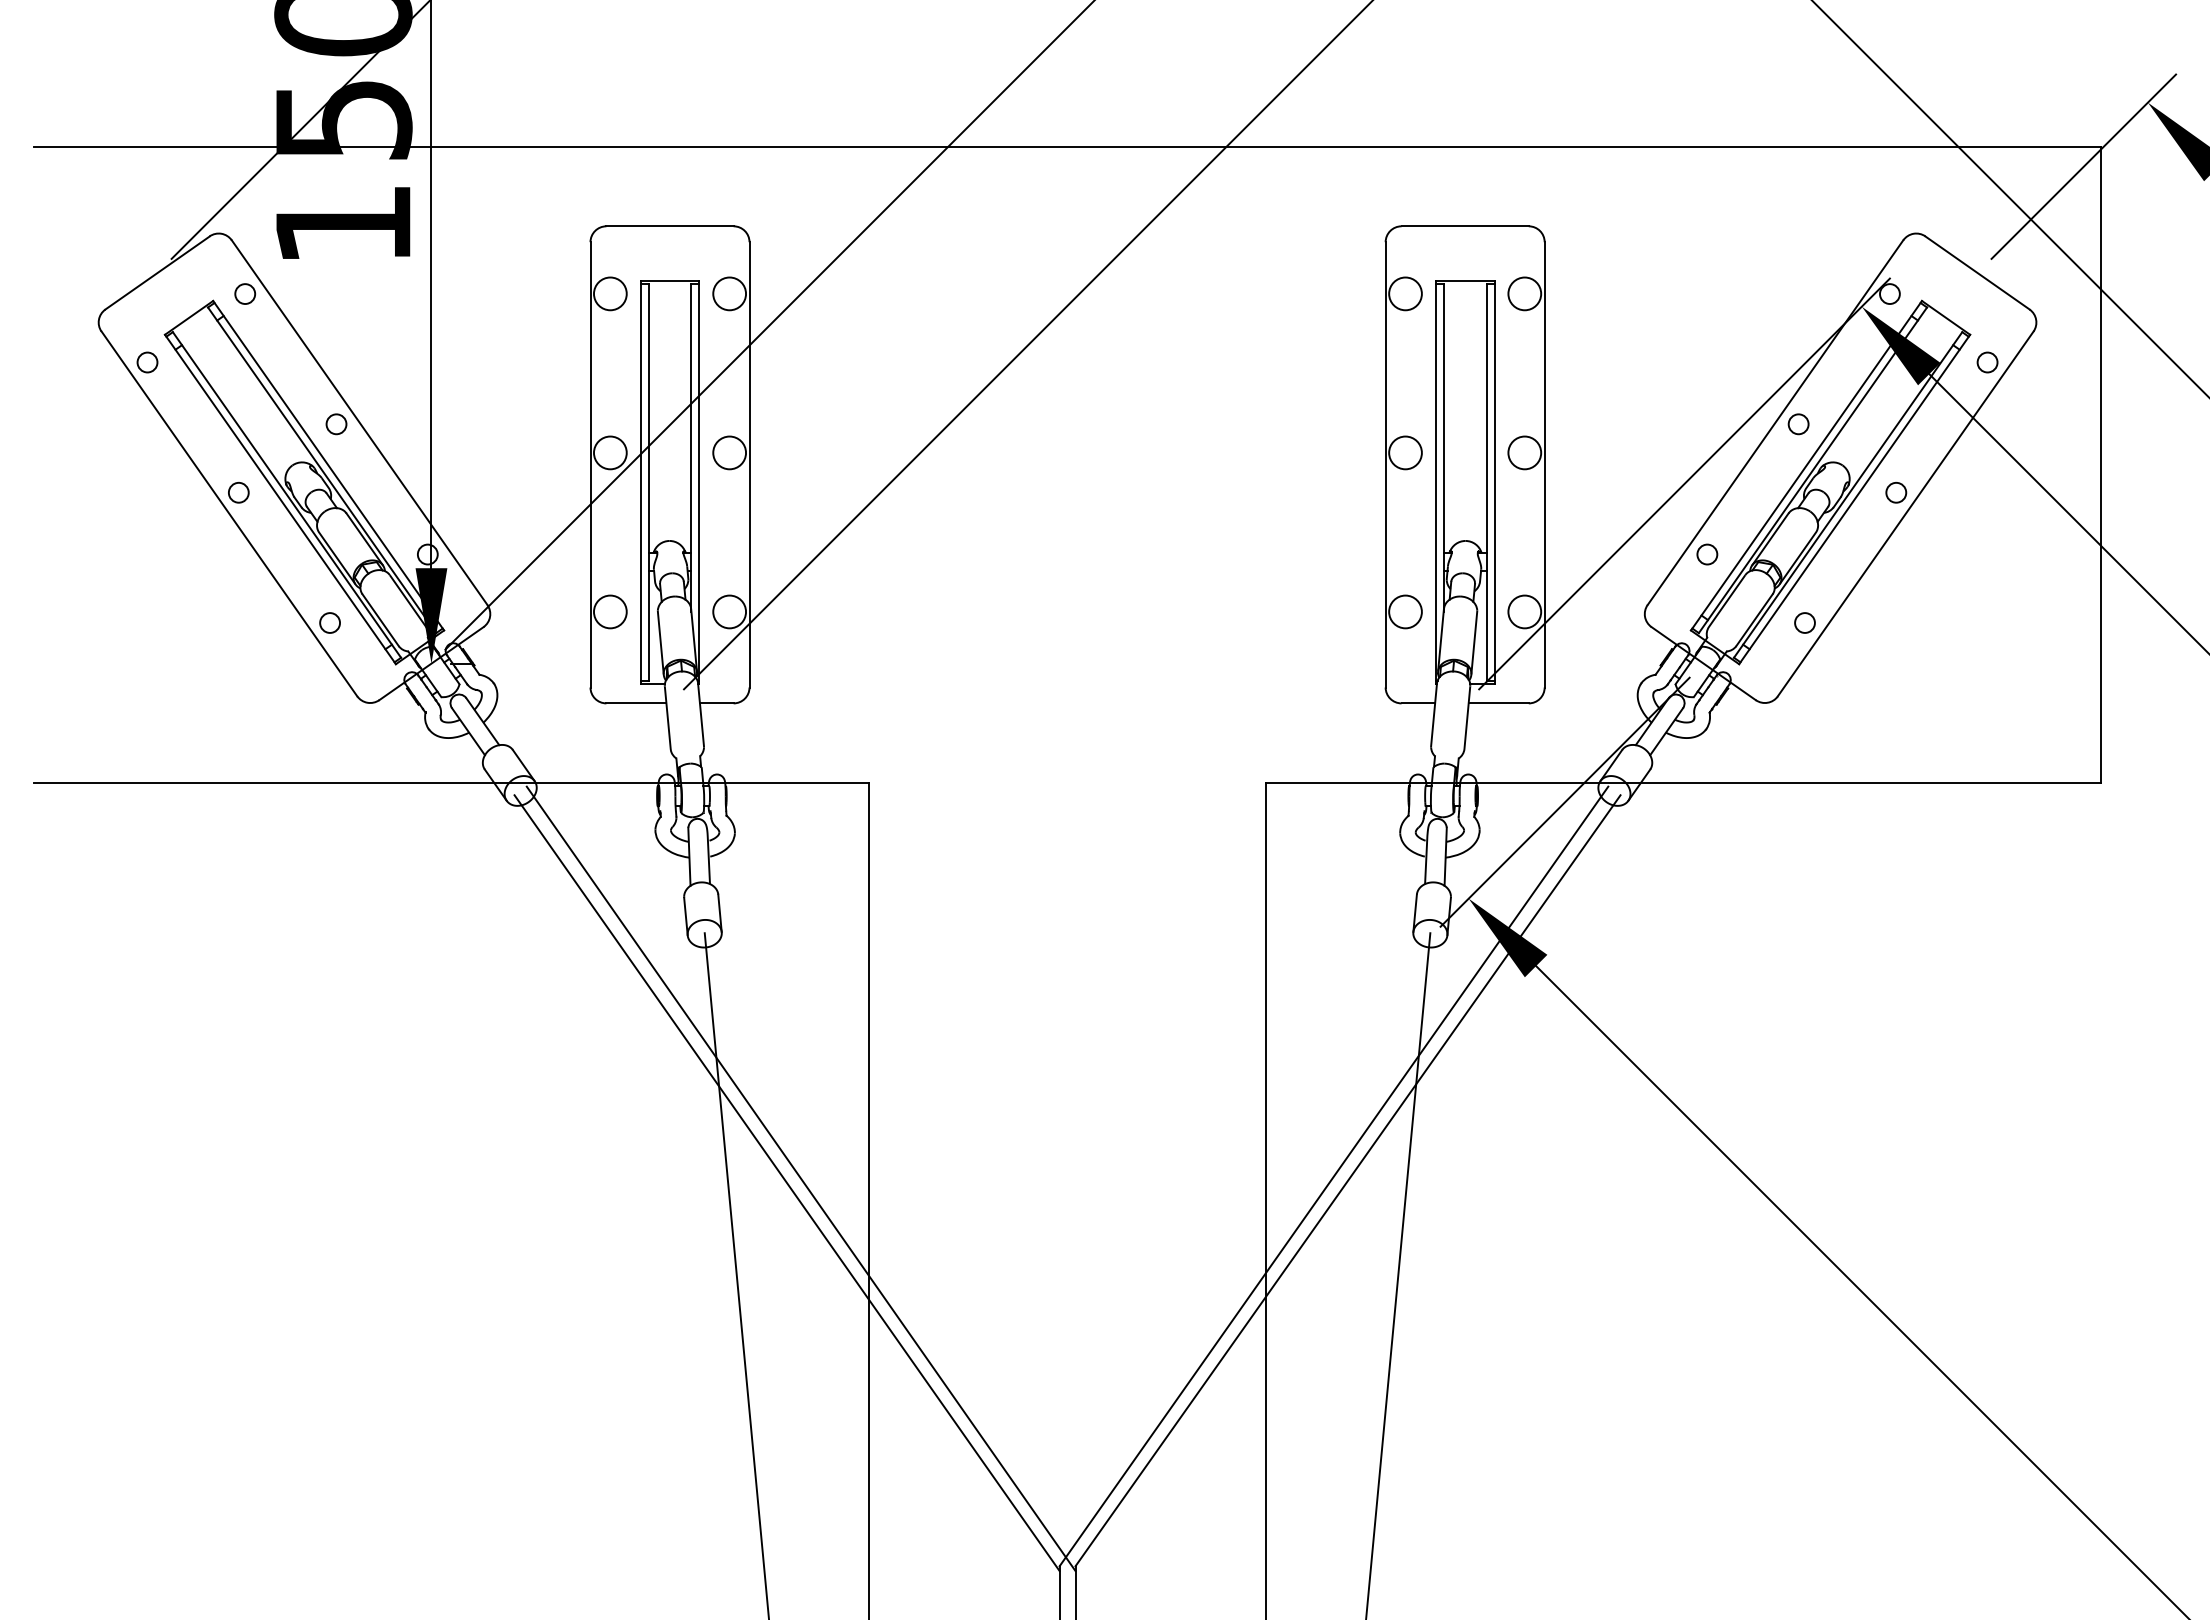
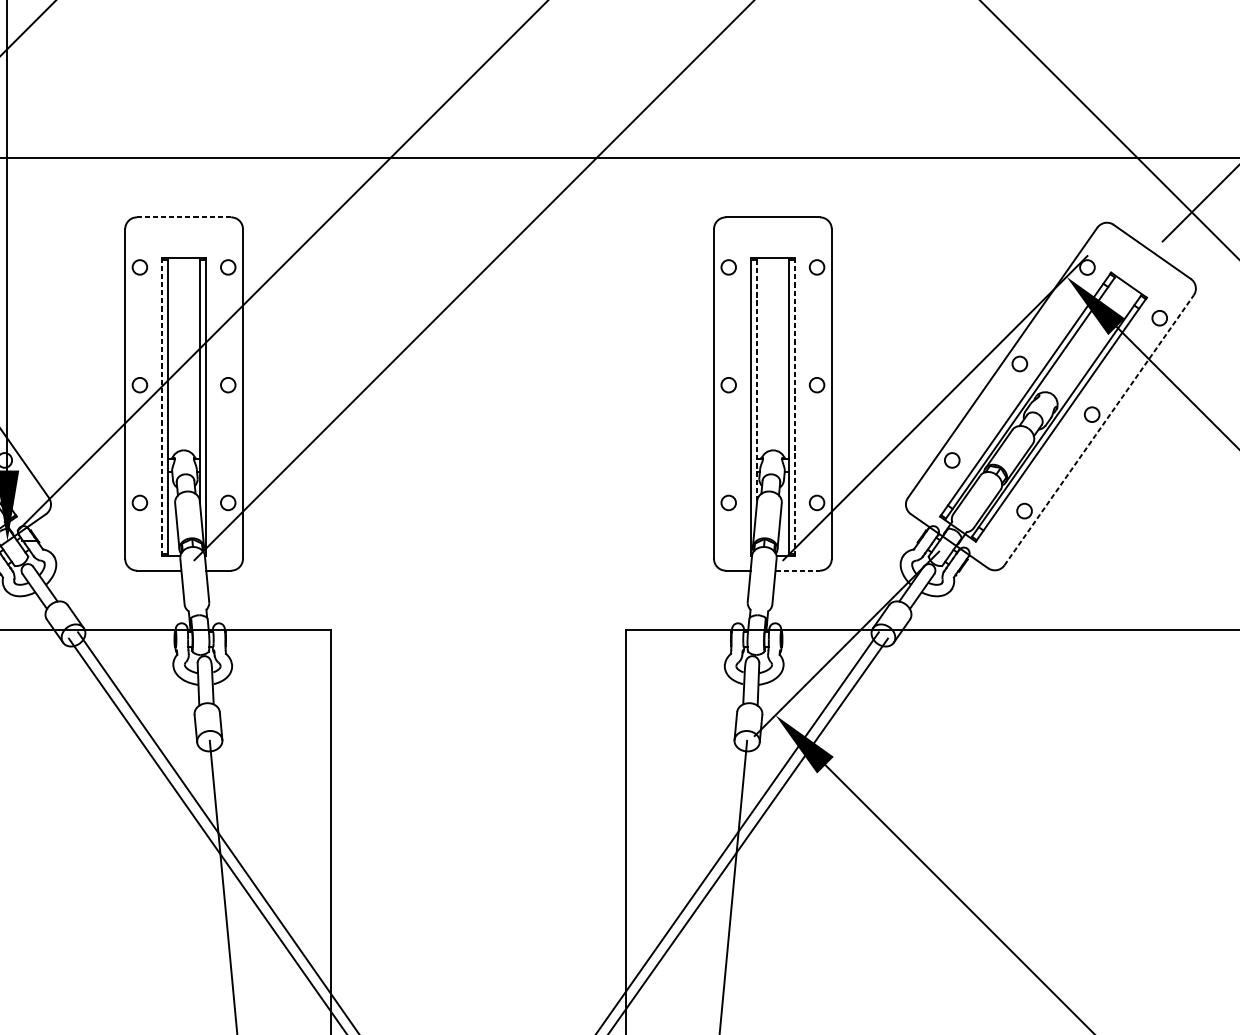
line: (670, 226) -> (184, 217), solid -> dashed
circle: (610, 293) -> (140, 267), size x0.6
circle: (729, 293) -> (228, 267), size x0.6
circle: (1405, 293) -> (728, 267), size x0.6
circle: (1524, 293) -> (816, 267), size x0.6
line: (1443, 448) -> (756, 381), solid -> dashed
circle: (610, 452) -> (140, 384), size x0.6
circle: (729, 452) -> (228, 384), size x0.6
circle: (1405, 452) -> (728, 384), size x0.6
circle: (1524, 452) -> (816, 384), size x0.6
line: (640, 481) -> (162, 406), solid -> dashed
line: (1494, 482) -> (794, 407), solid -> dashed
line: (1905, 513) -> (1098, 430), solid -> dashed
circle: (610, 611) -> (140, 502), size x0.6
circle: (729, 611) -> (228, 502), size x0.6
circle: (1405, 611) -> (728, 502), size x0.6
circle: (1524, 611) -> (816, 502), size x0.6
line: (1499, 703) -> (798, 570), solid -> dashed

